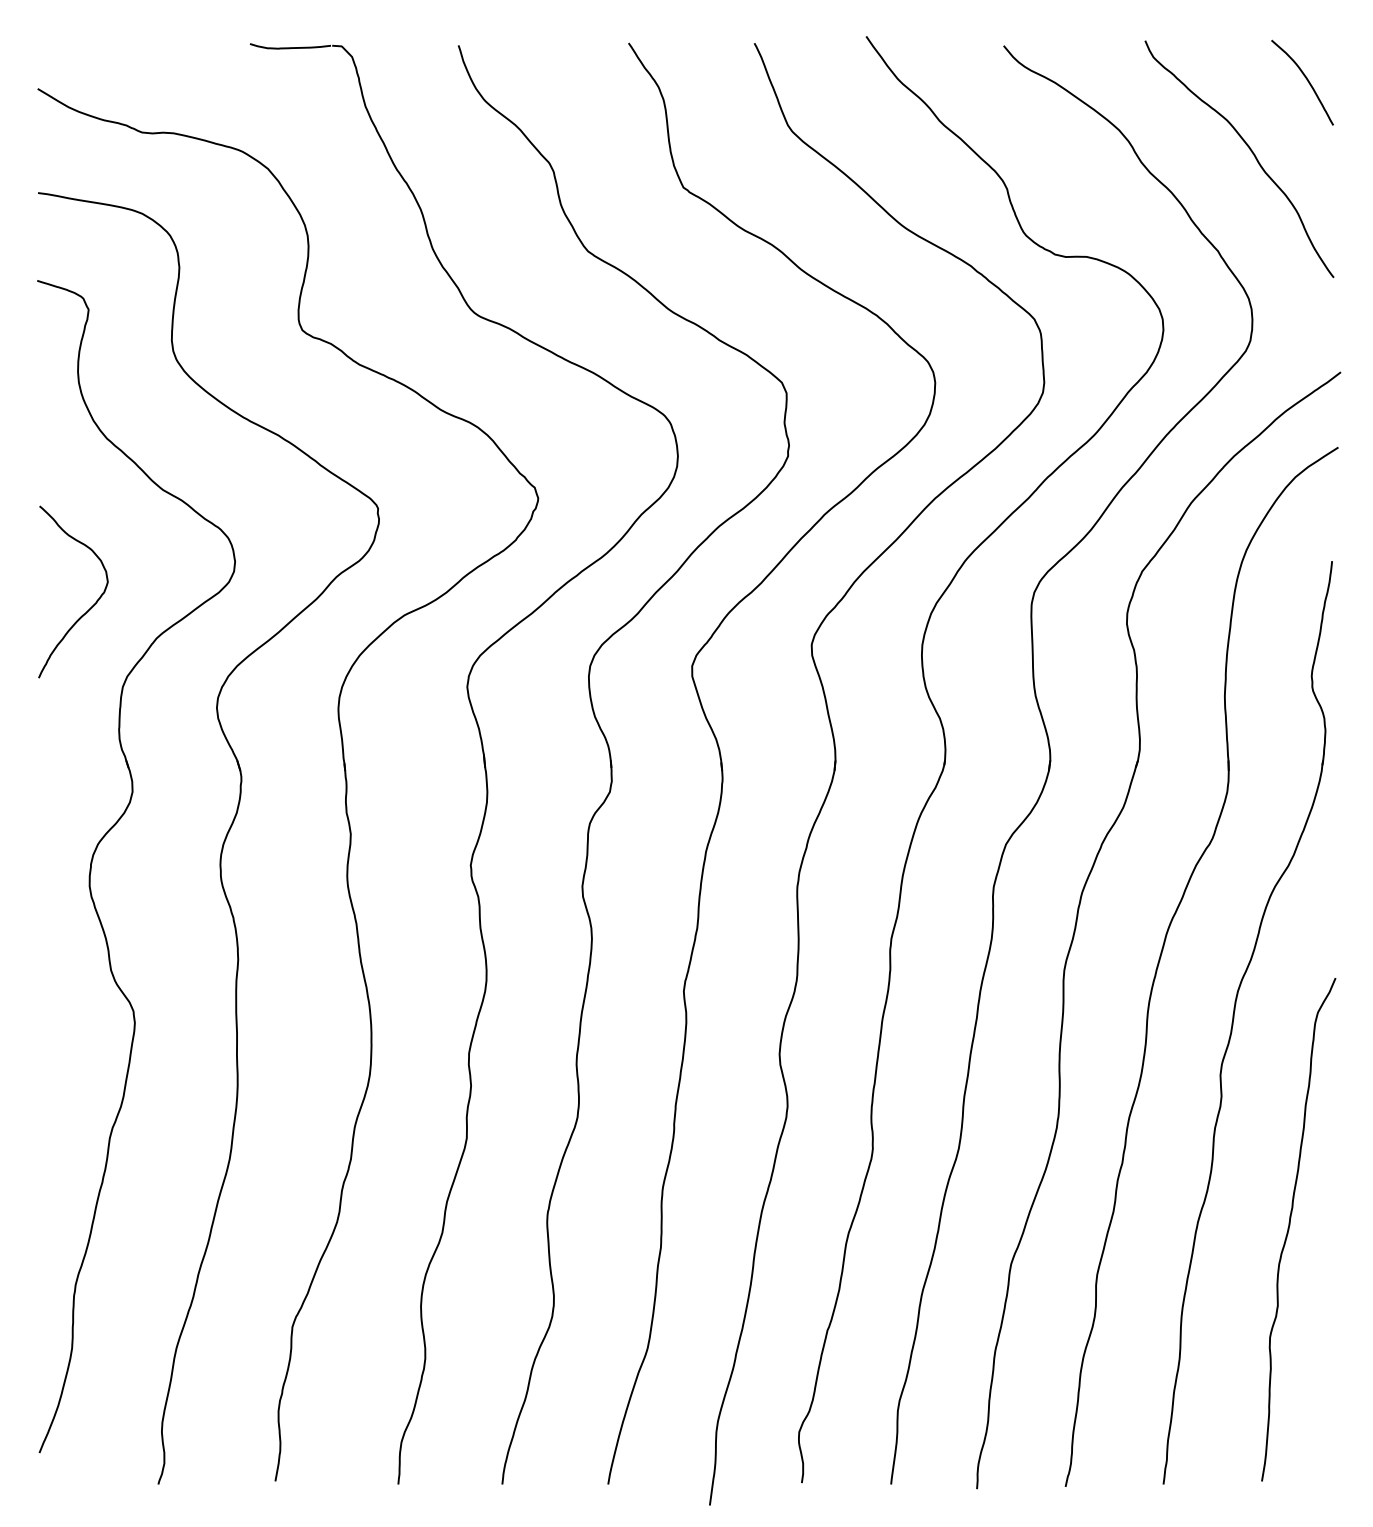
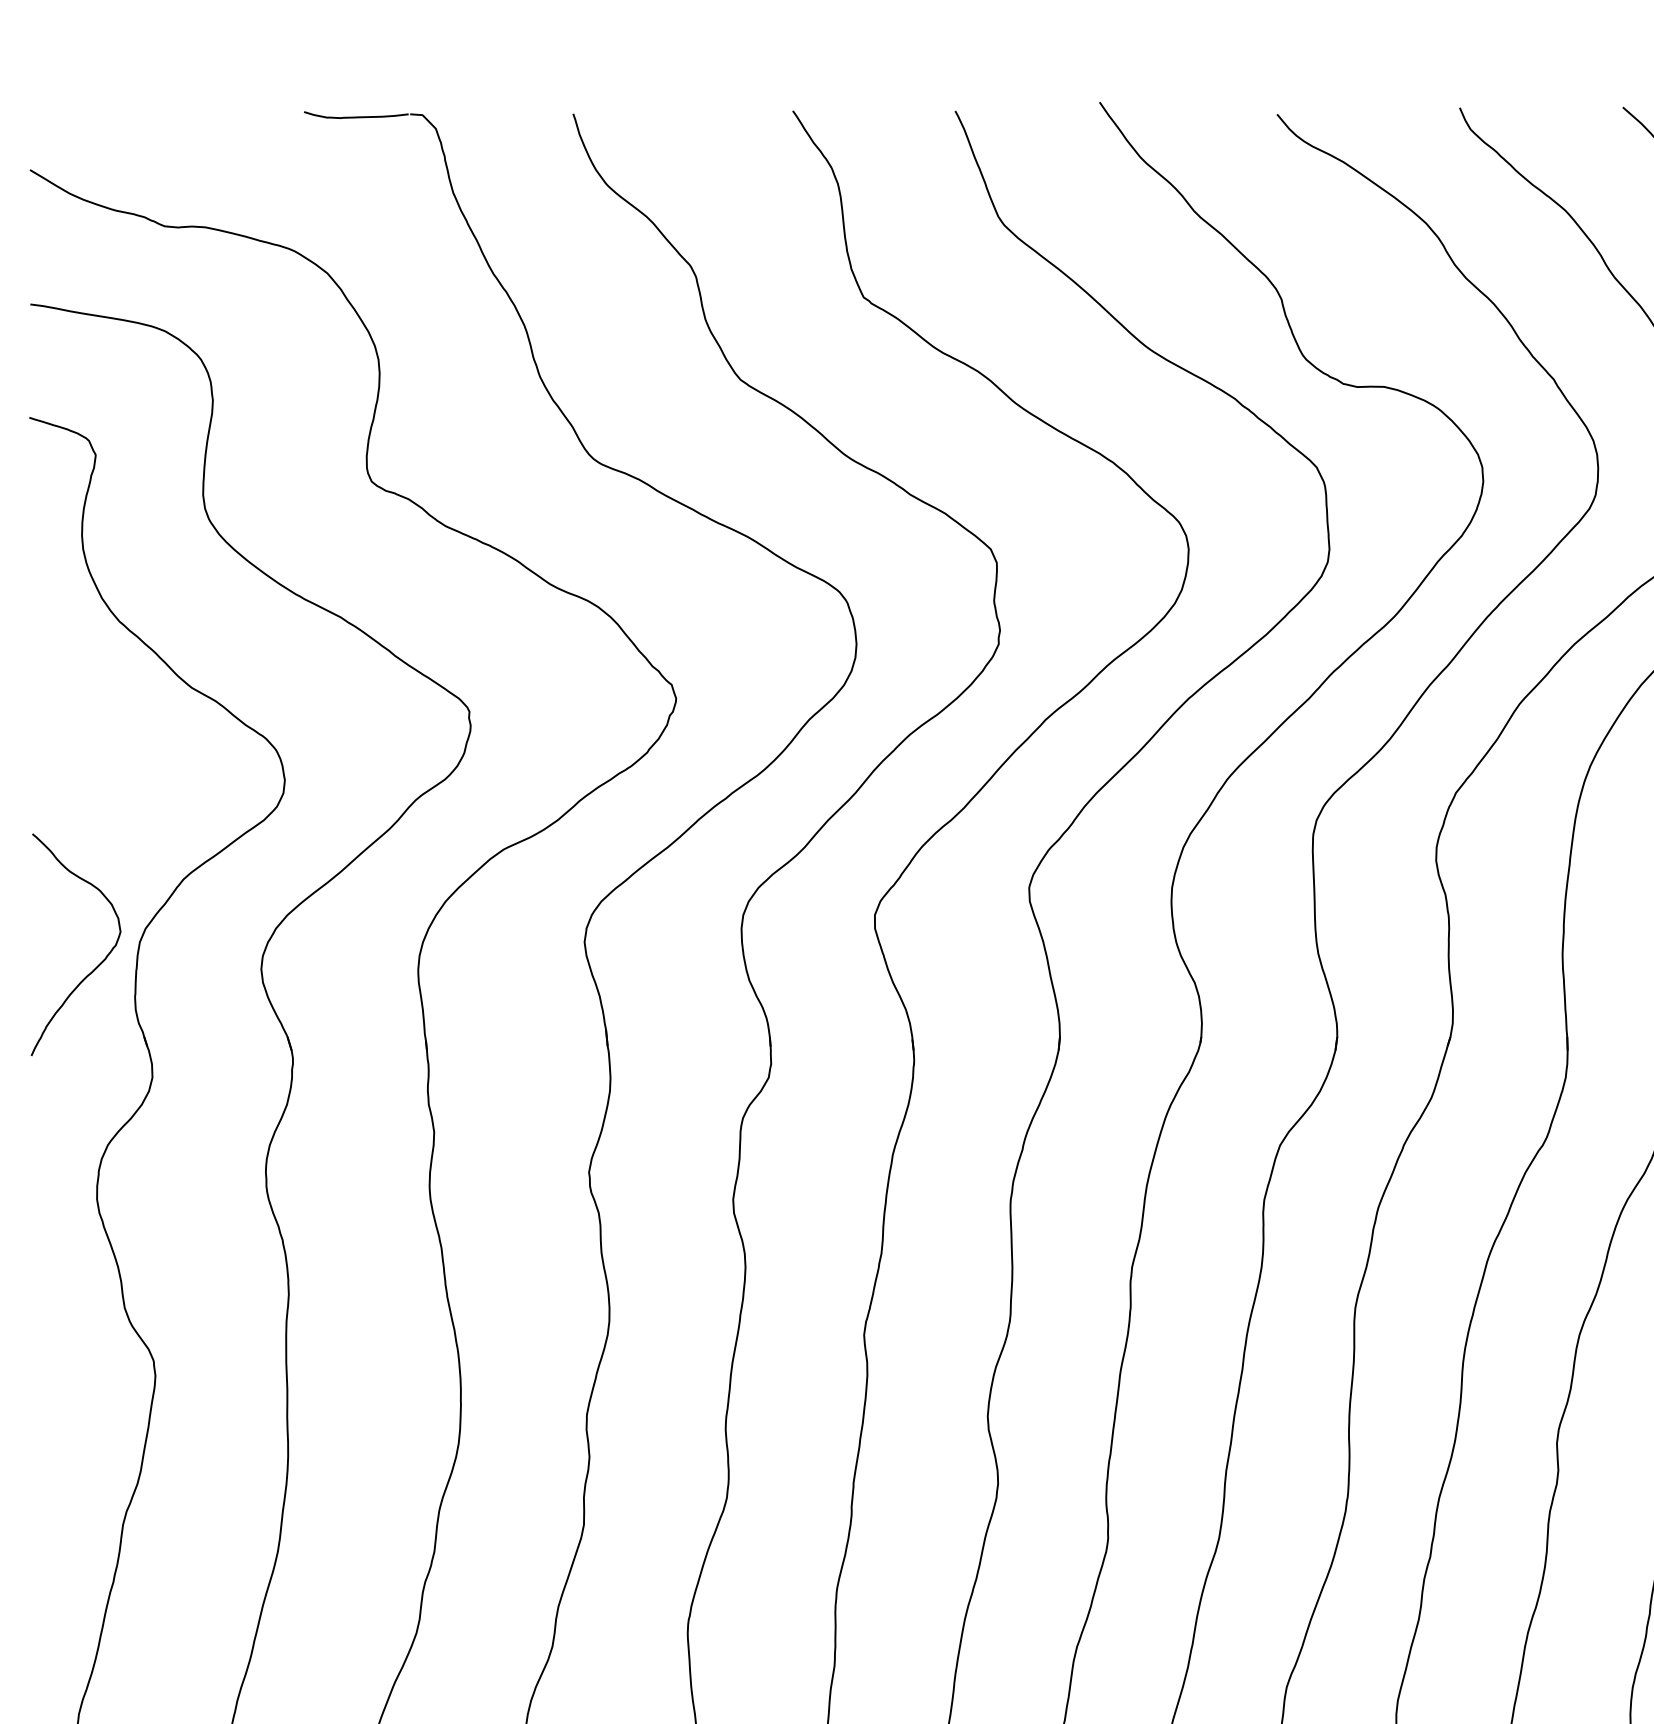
curve: (90, 607) -> (98, 964), moved

